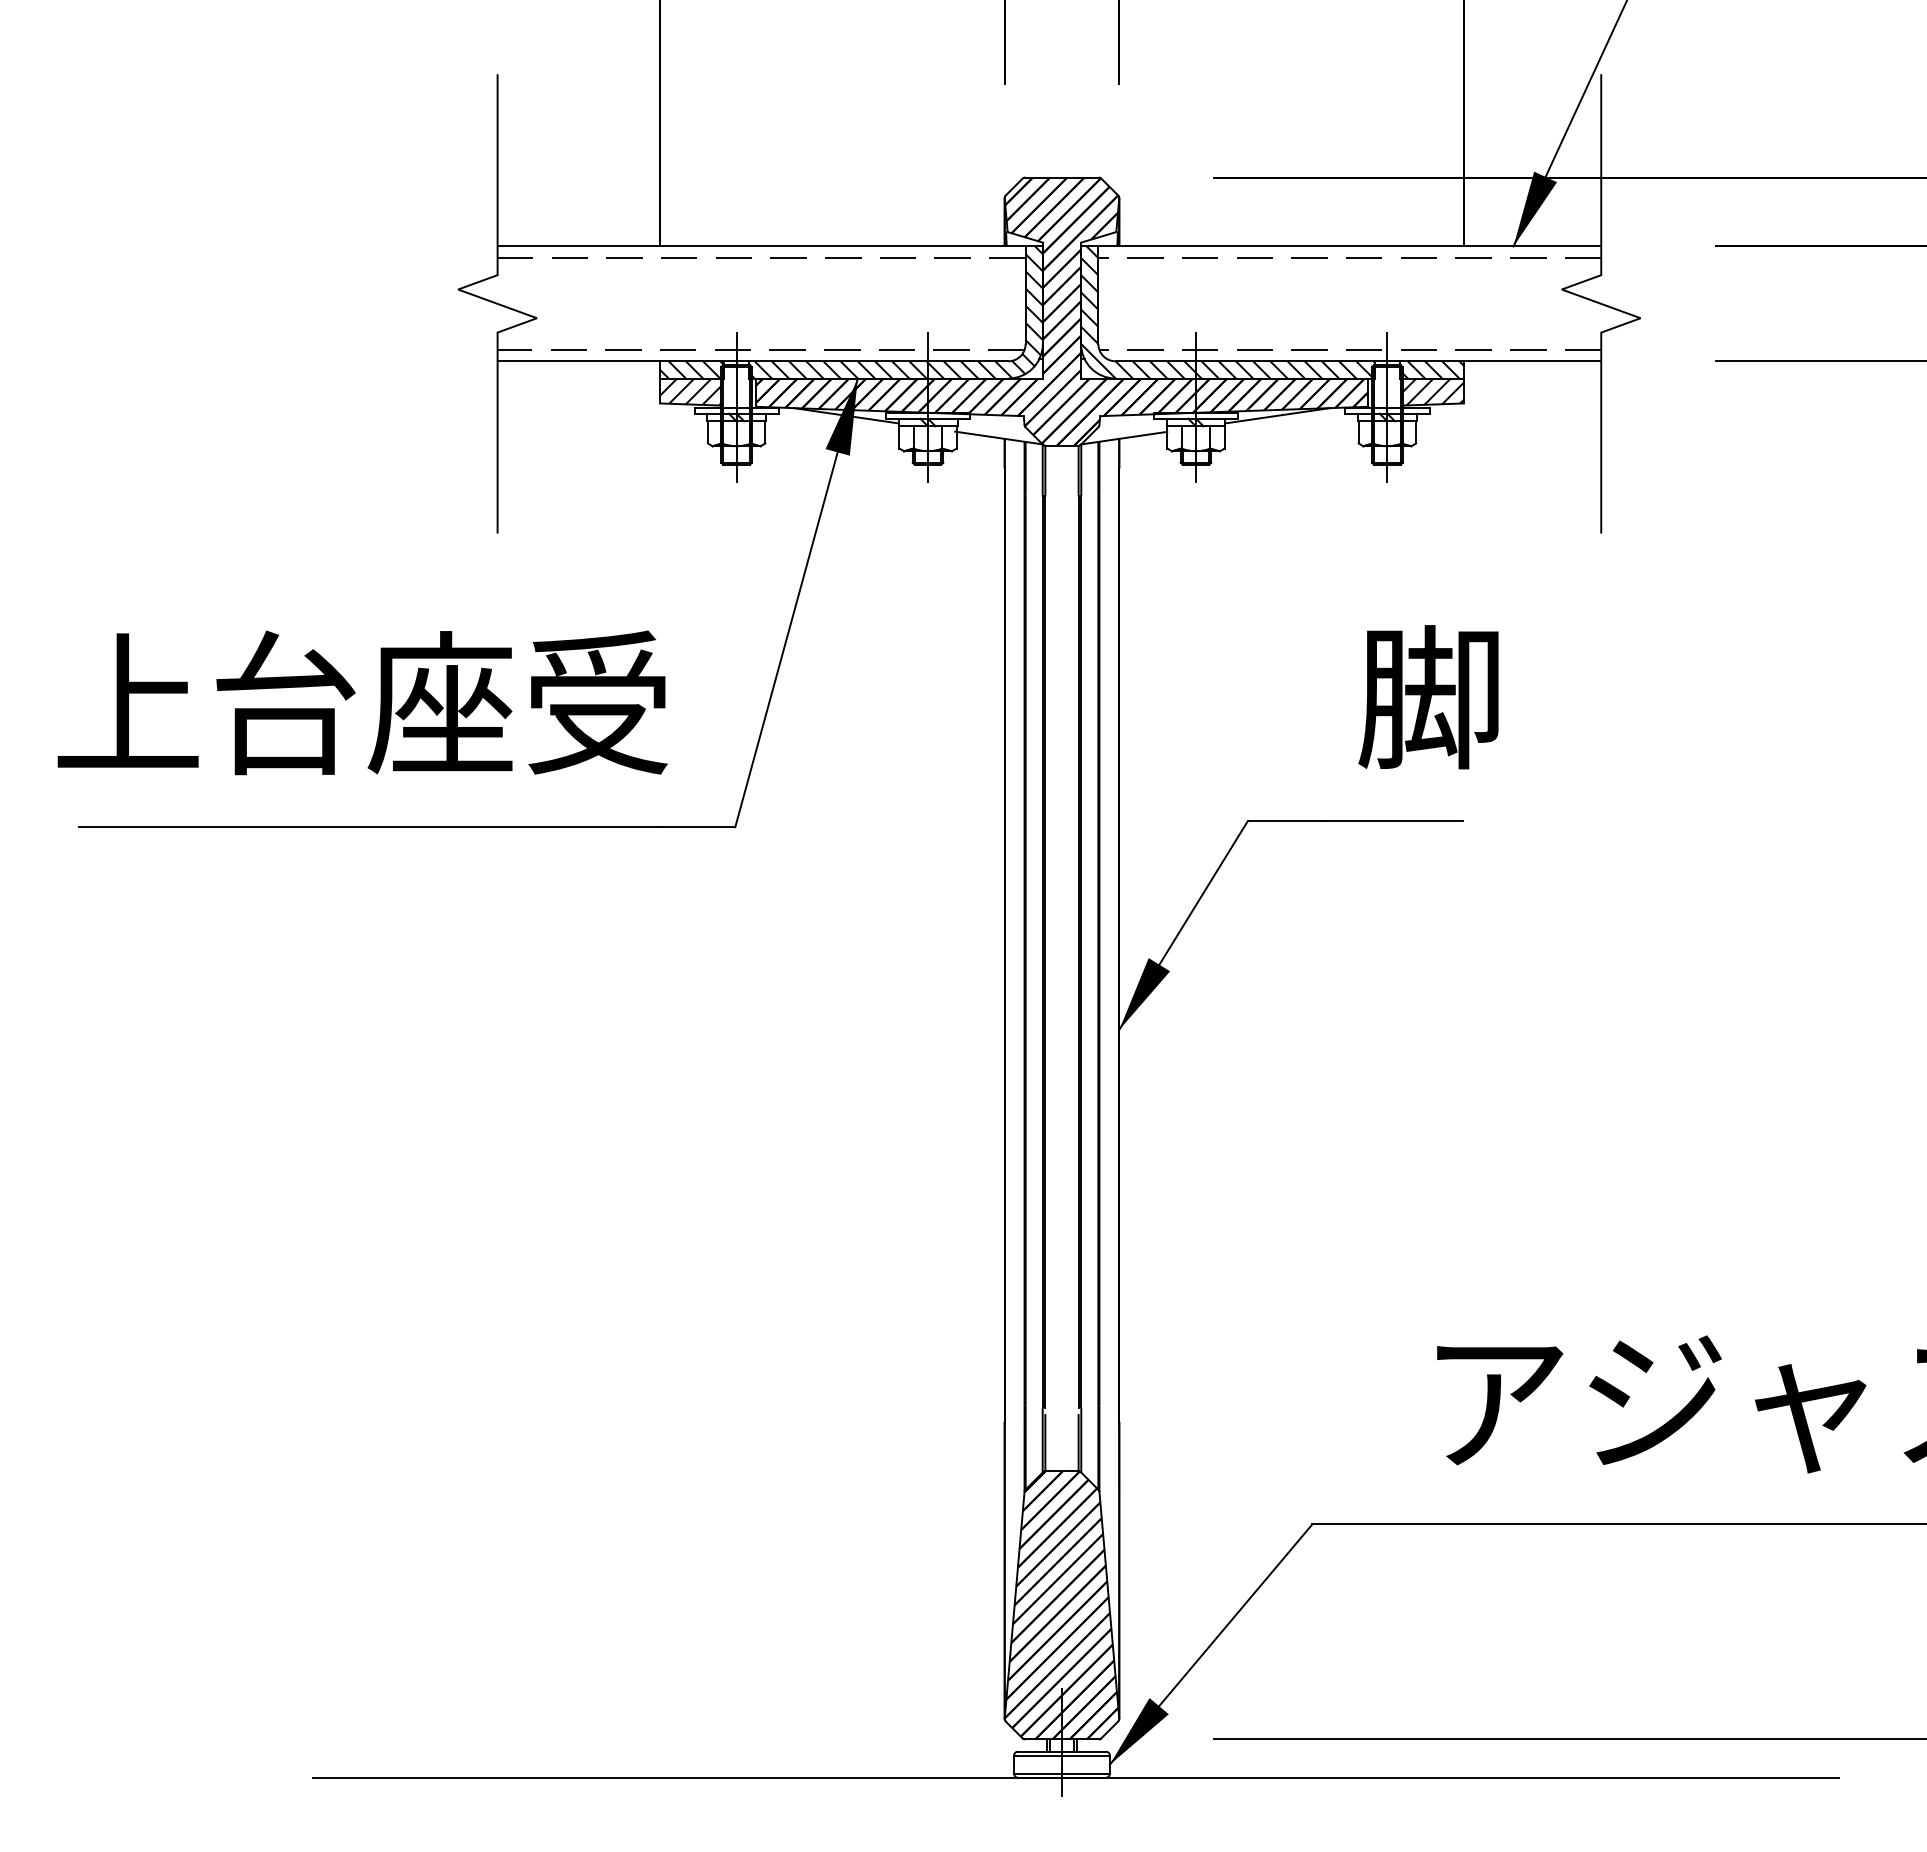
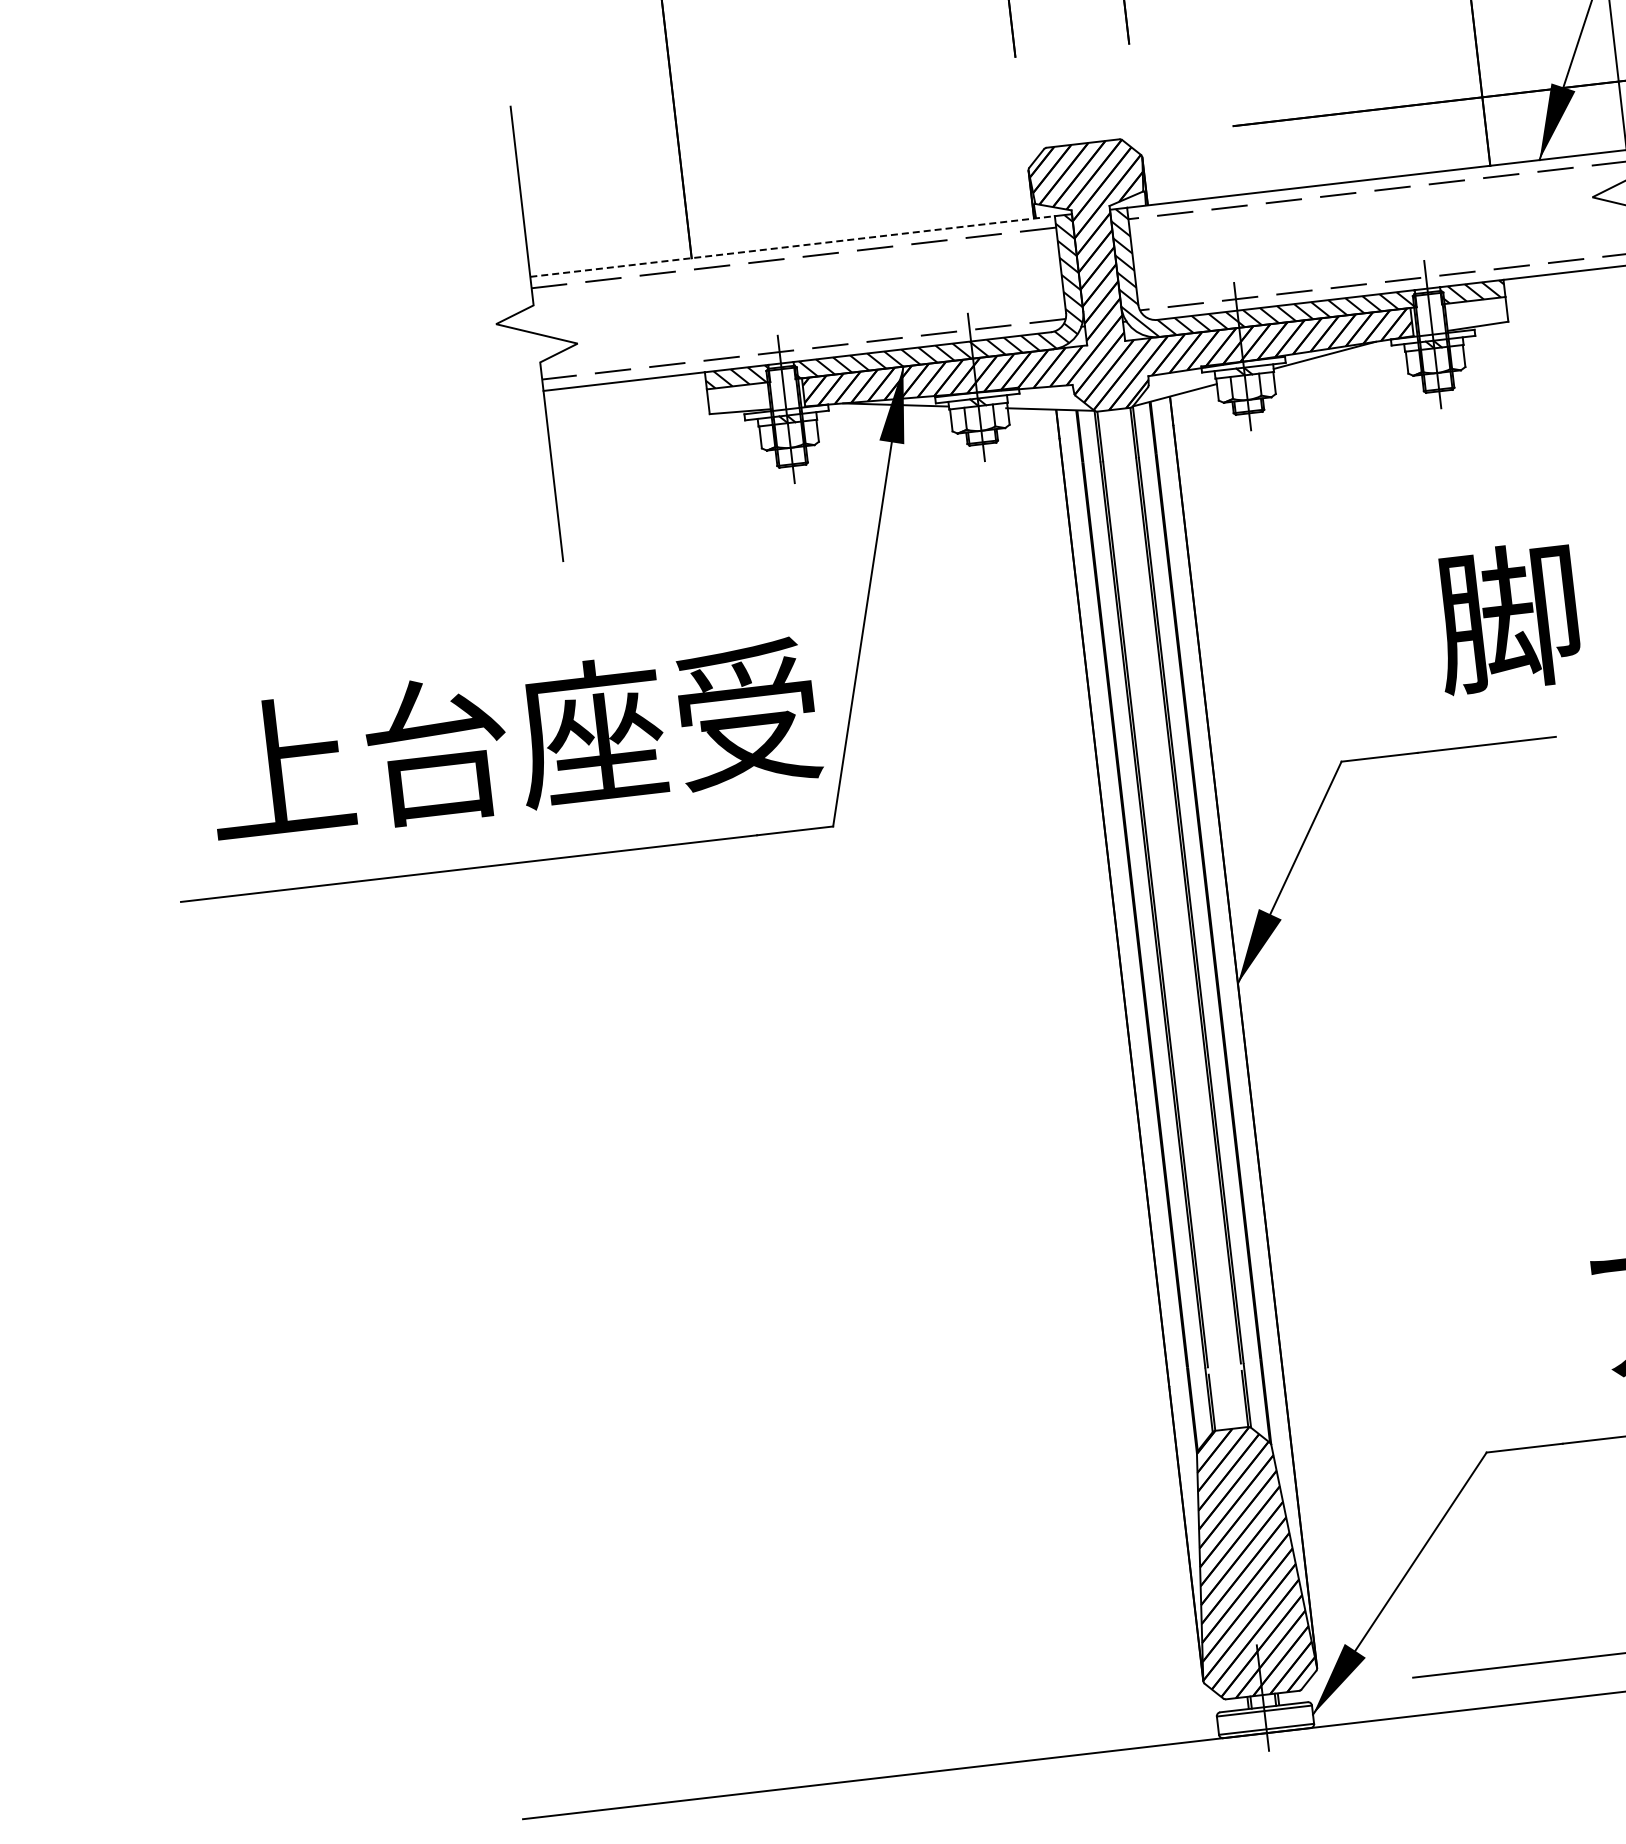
line: (762, 246) -> (793, 246), solid -> dashed
hatch: (690, 391) -> (738, 398), removed
hatch: (1432, 391) -> (1475, 313), removed
text: (362, 702) -> (513, 740), moved

